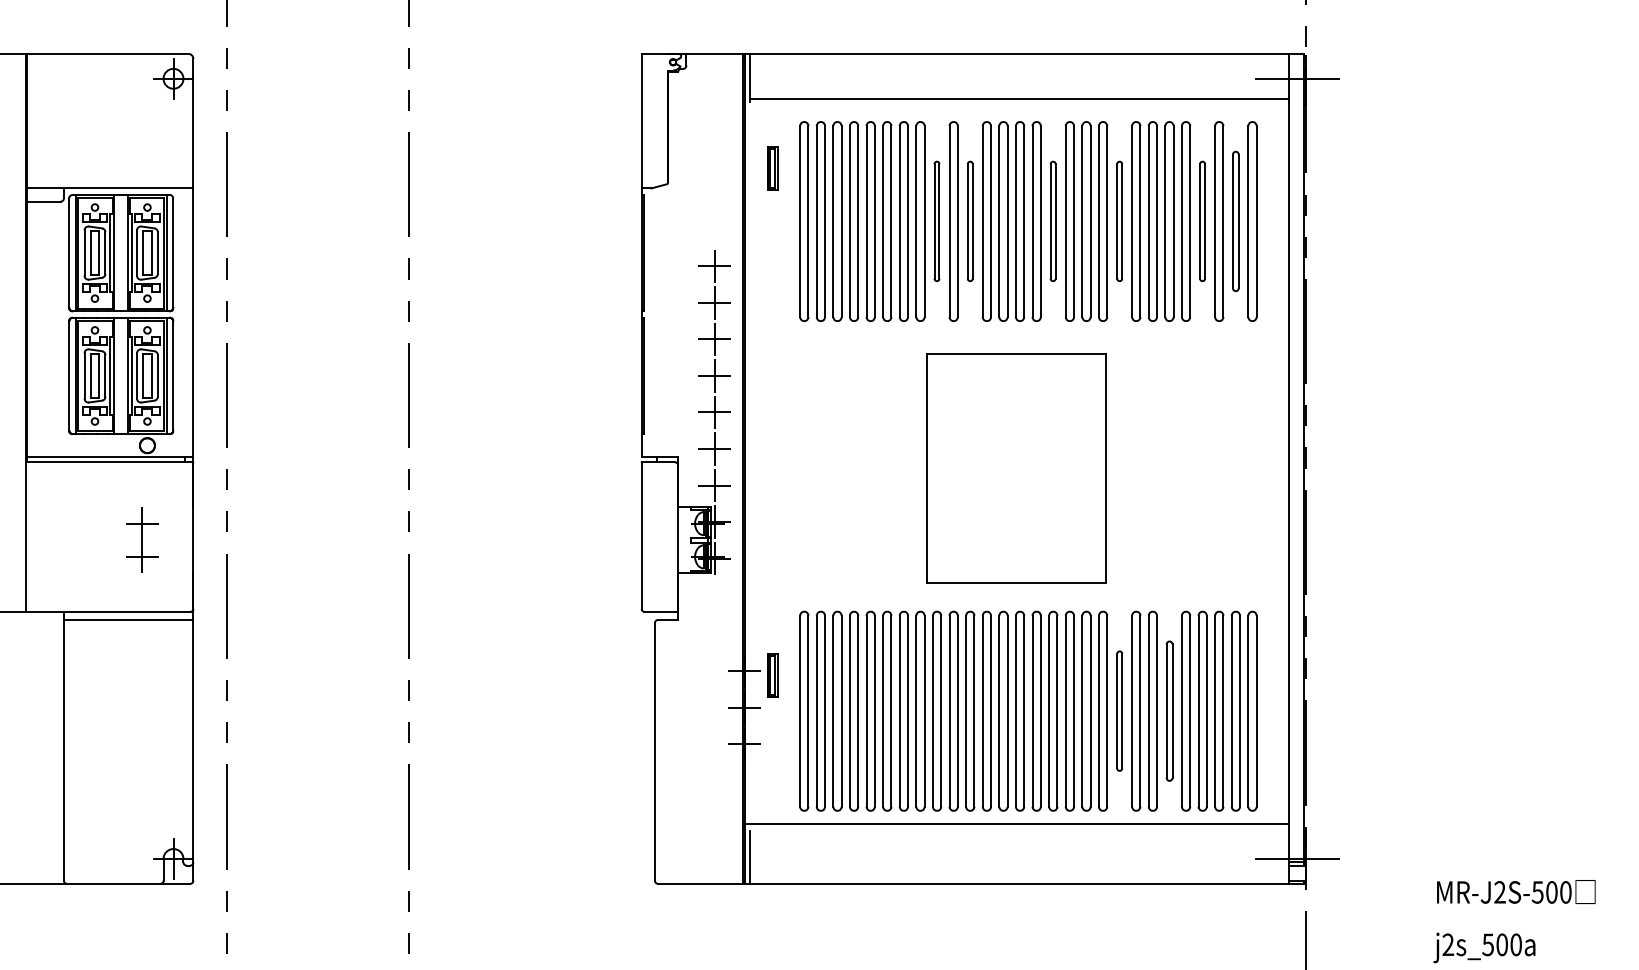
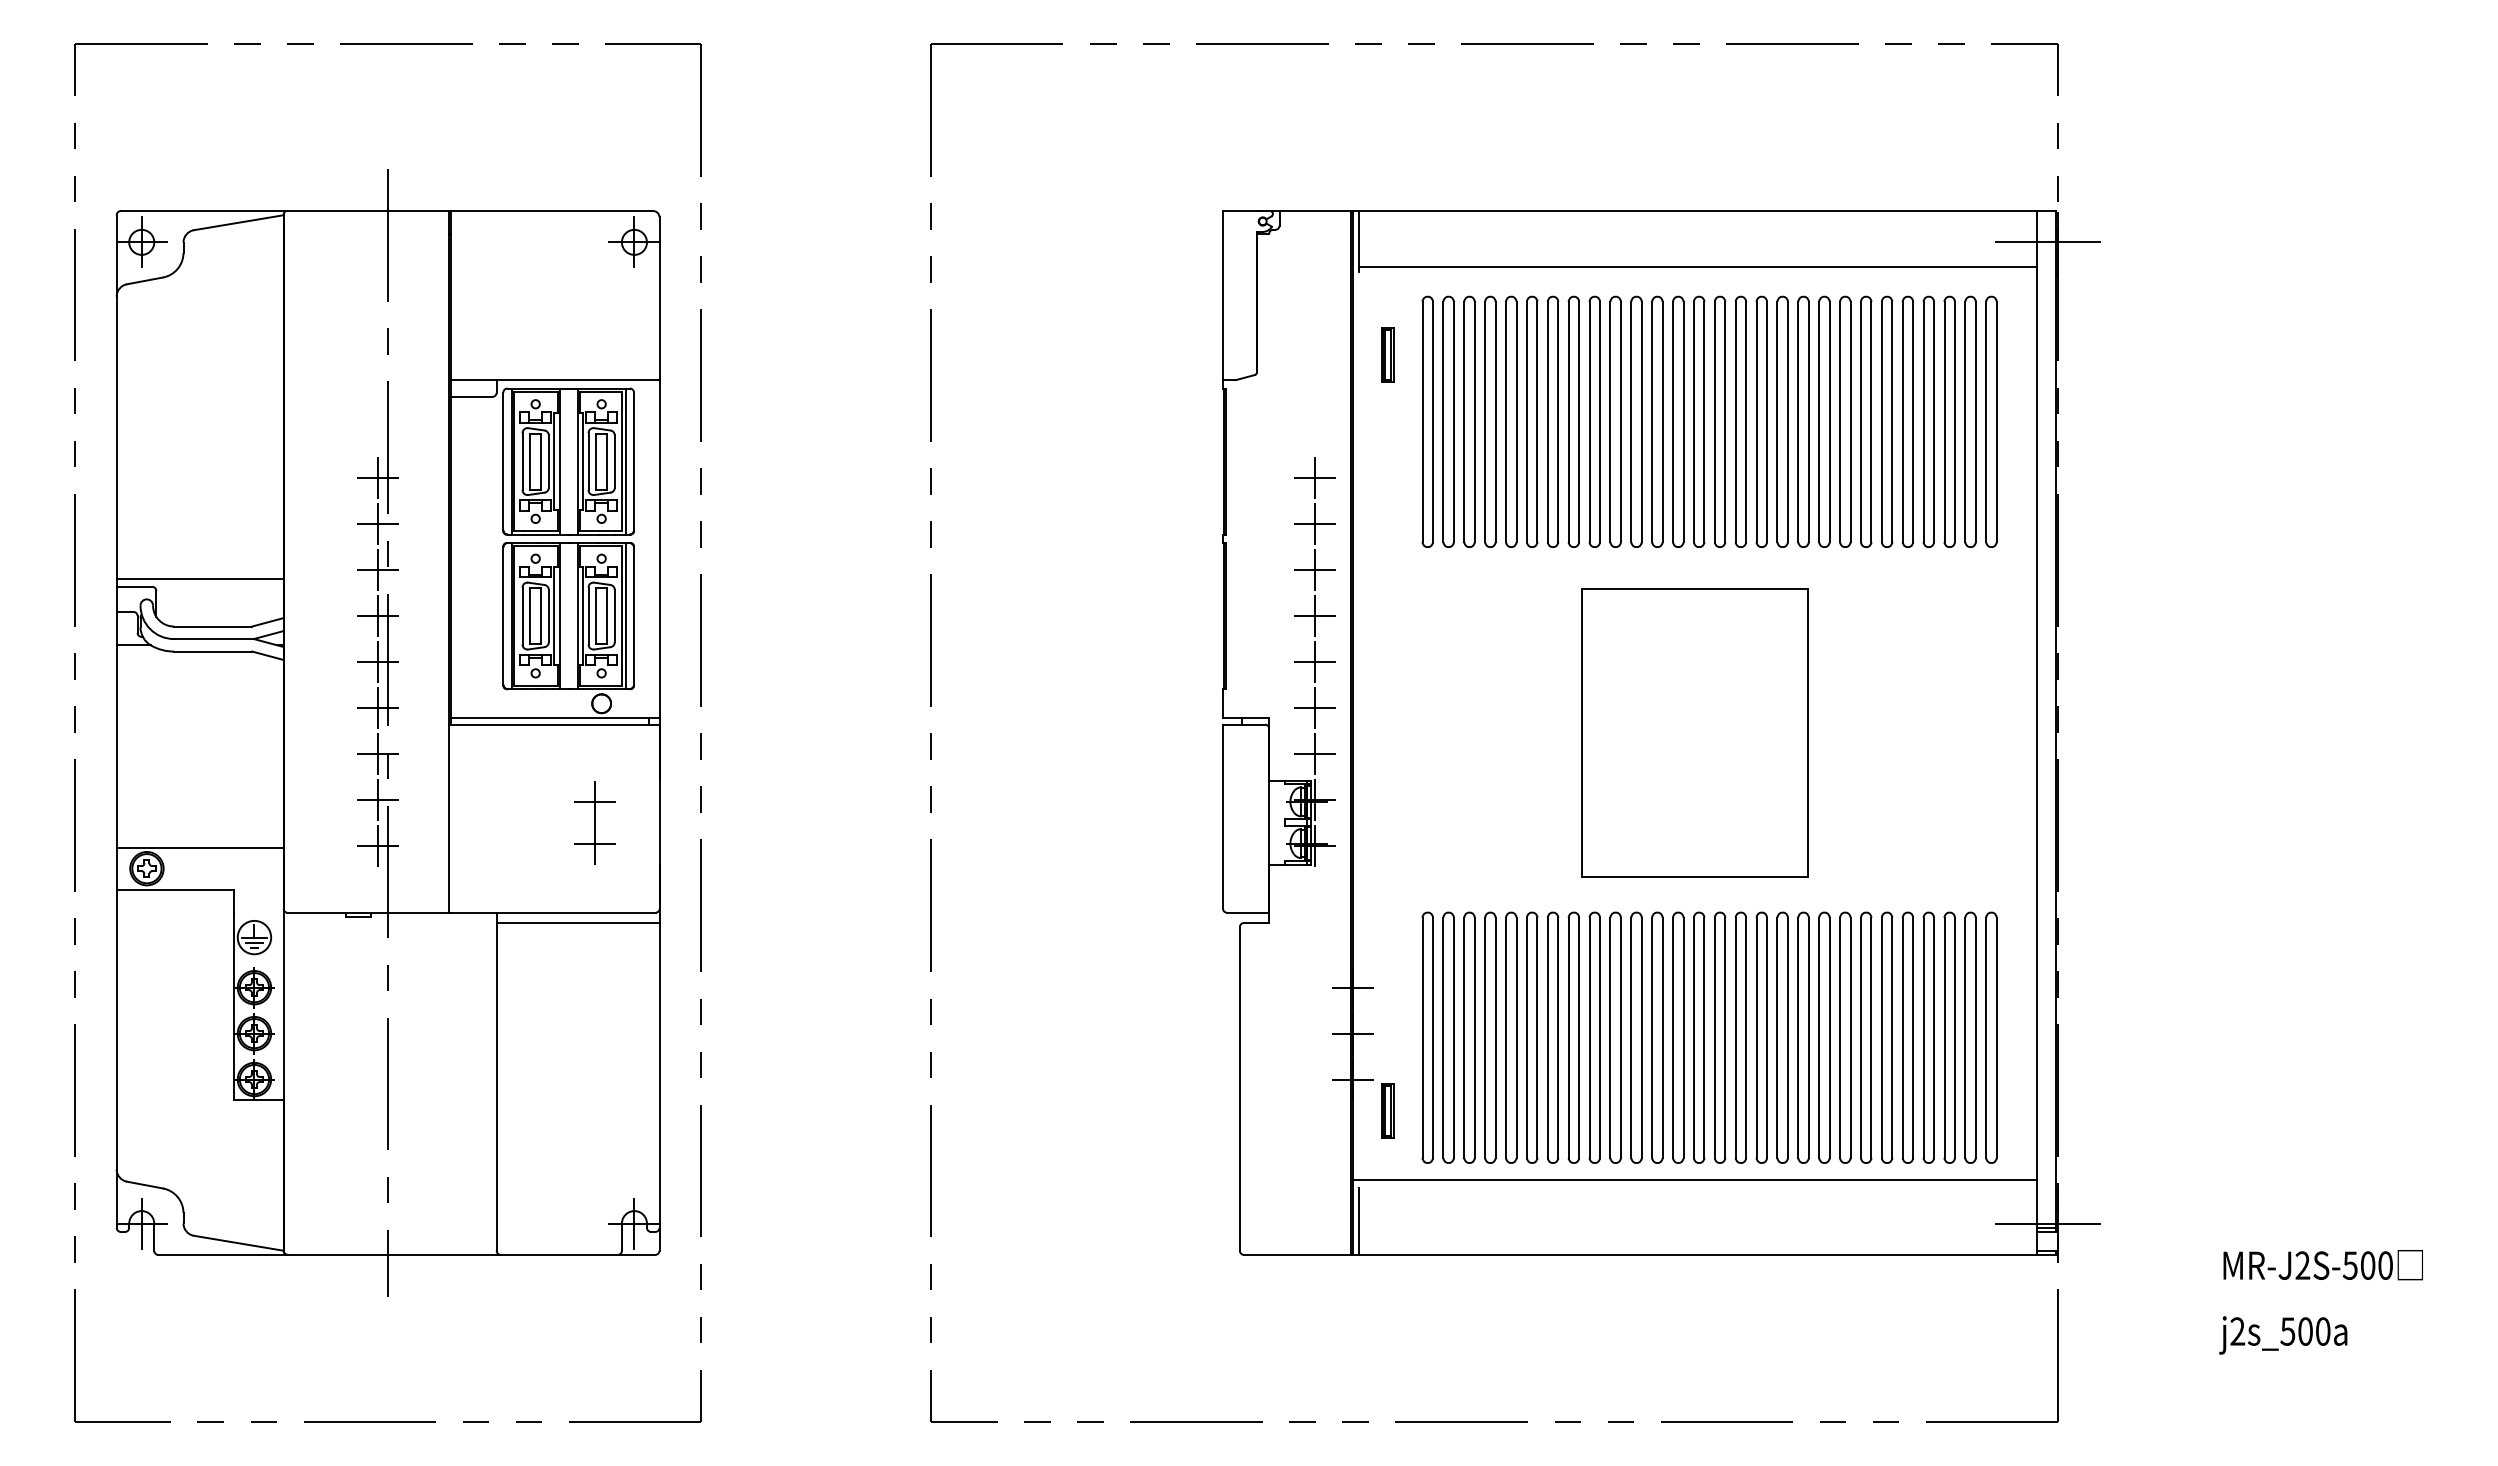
part: (936, 221) -> (1594, 421), size x1.67
part: (970, 221) -> (1636, 421), size x1.67
part: (1052, 221) -> (1740, 421), size x1.67
part: (1119, 221) -> (1824, 421), size x1.67
part: (1202, 221) -> (1928, 421), size x1.67
part: (1235, 221) -> (1970, 421), size x1.43
part: (772, 675) -> (1387, 1110), moved
part: (1119, 711) -> (1824, 1037), size x1.67
part: (1169, 711) -> (1887, 1037), size x1.43

